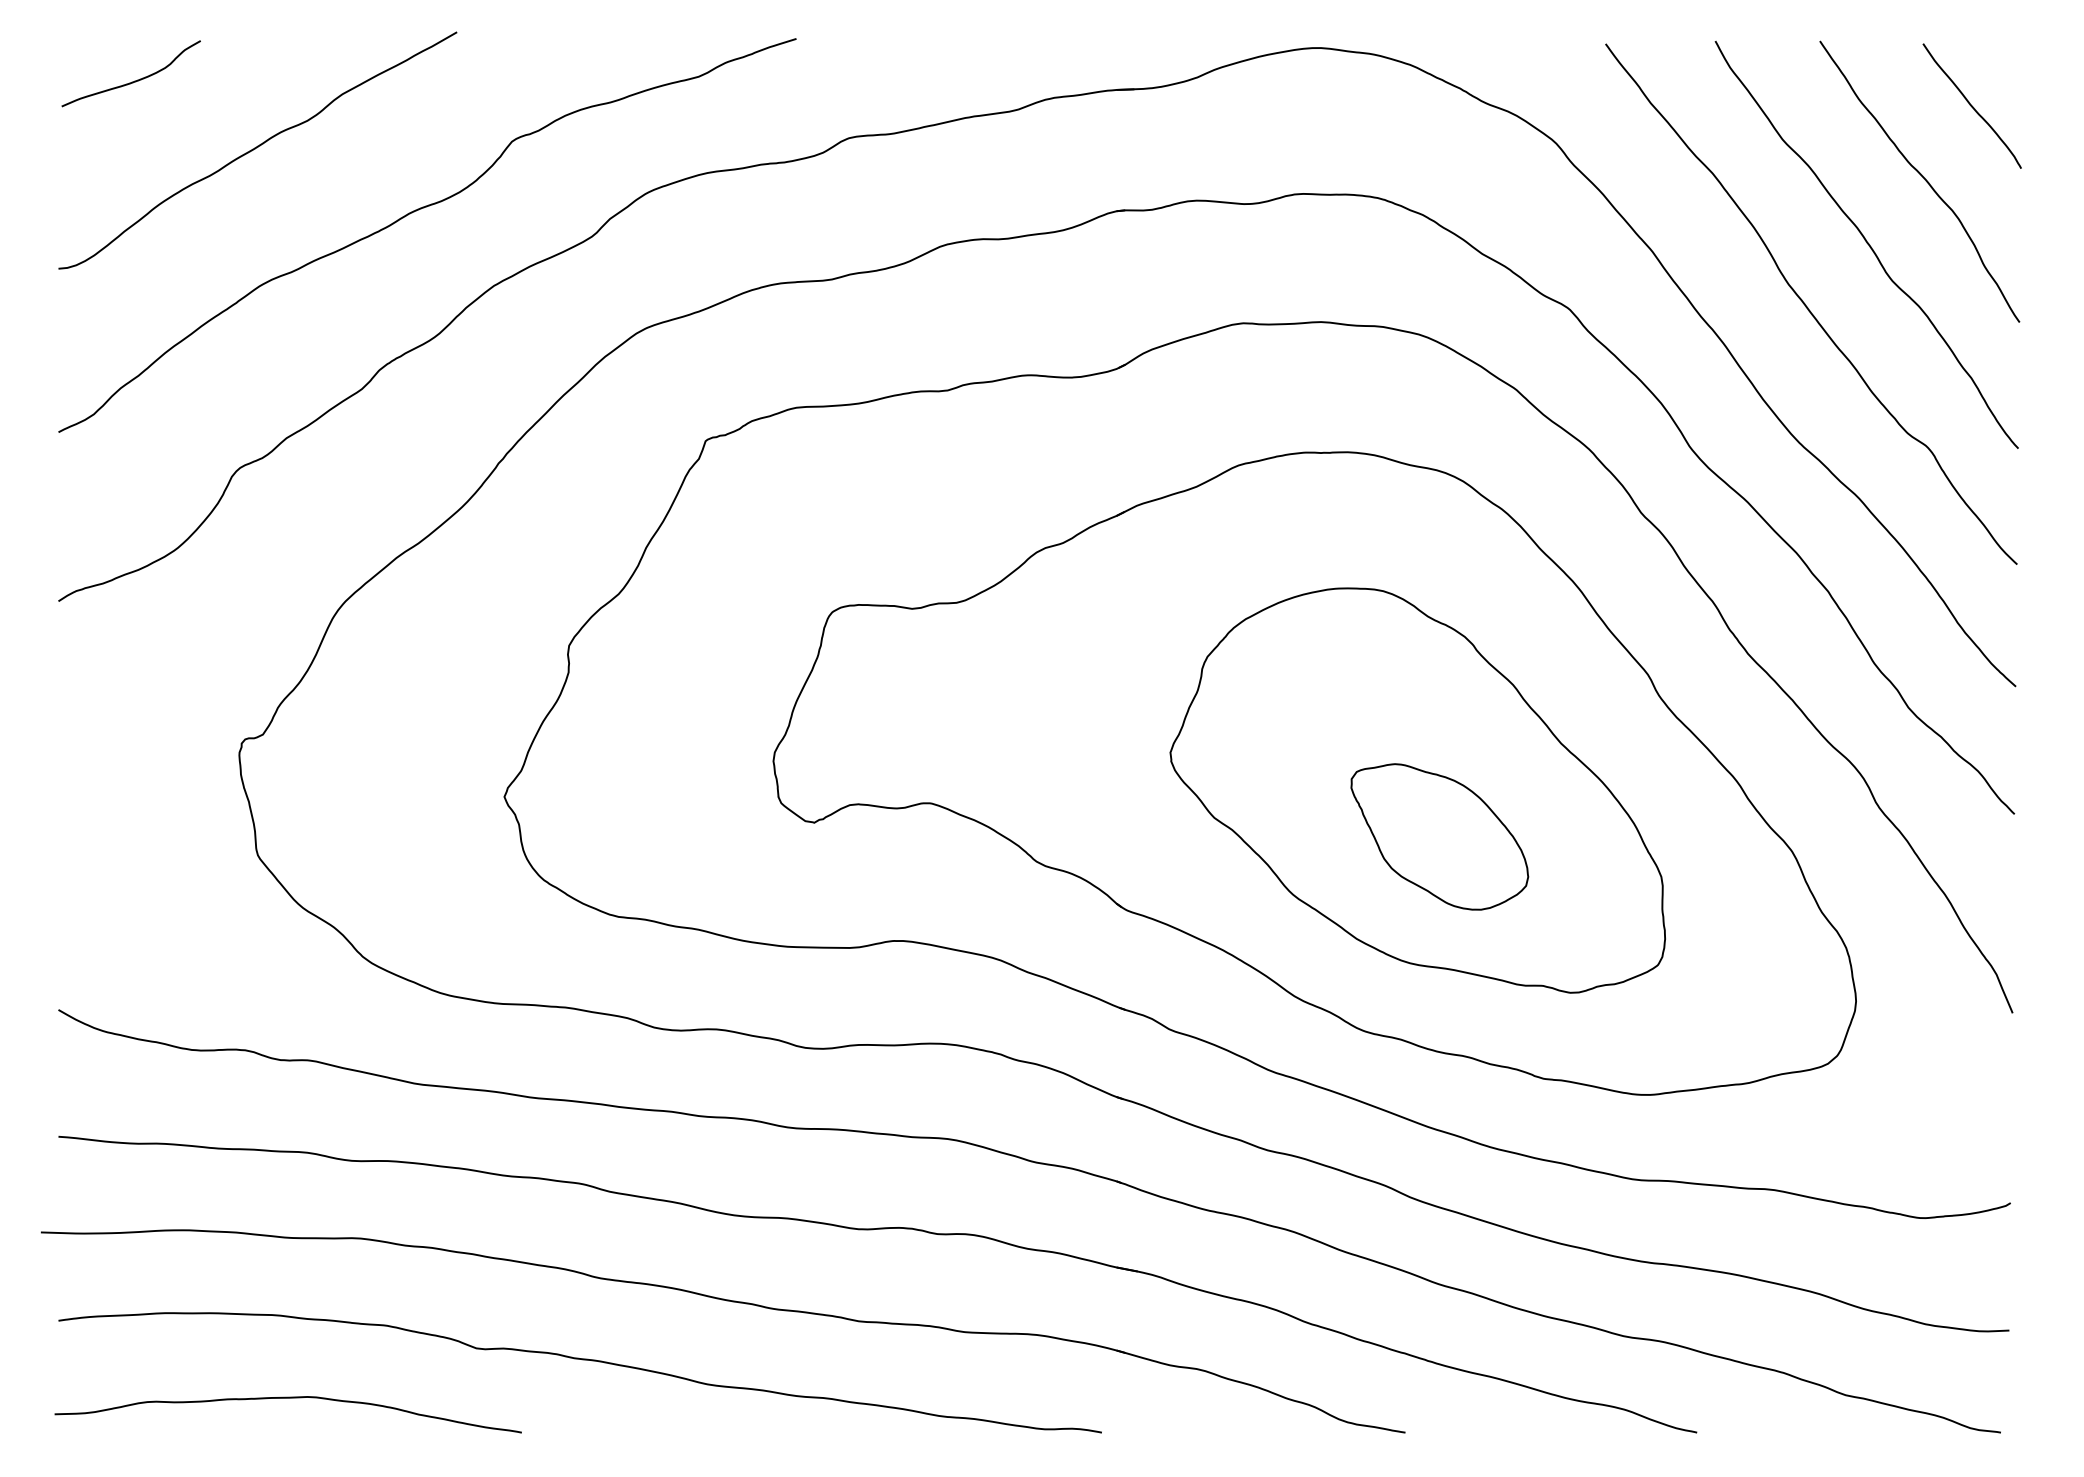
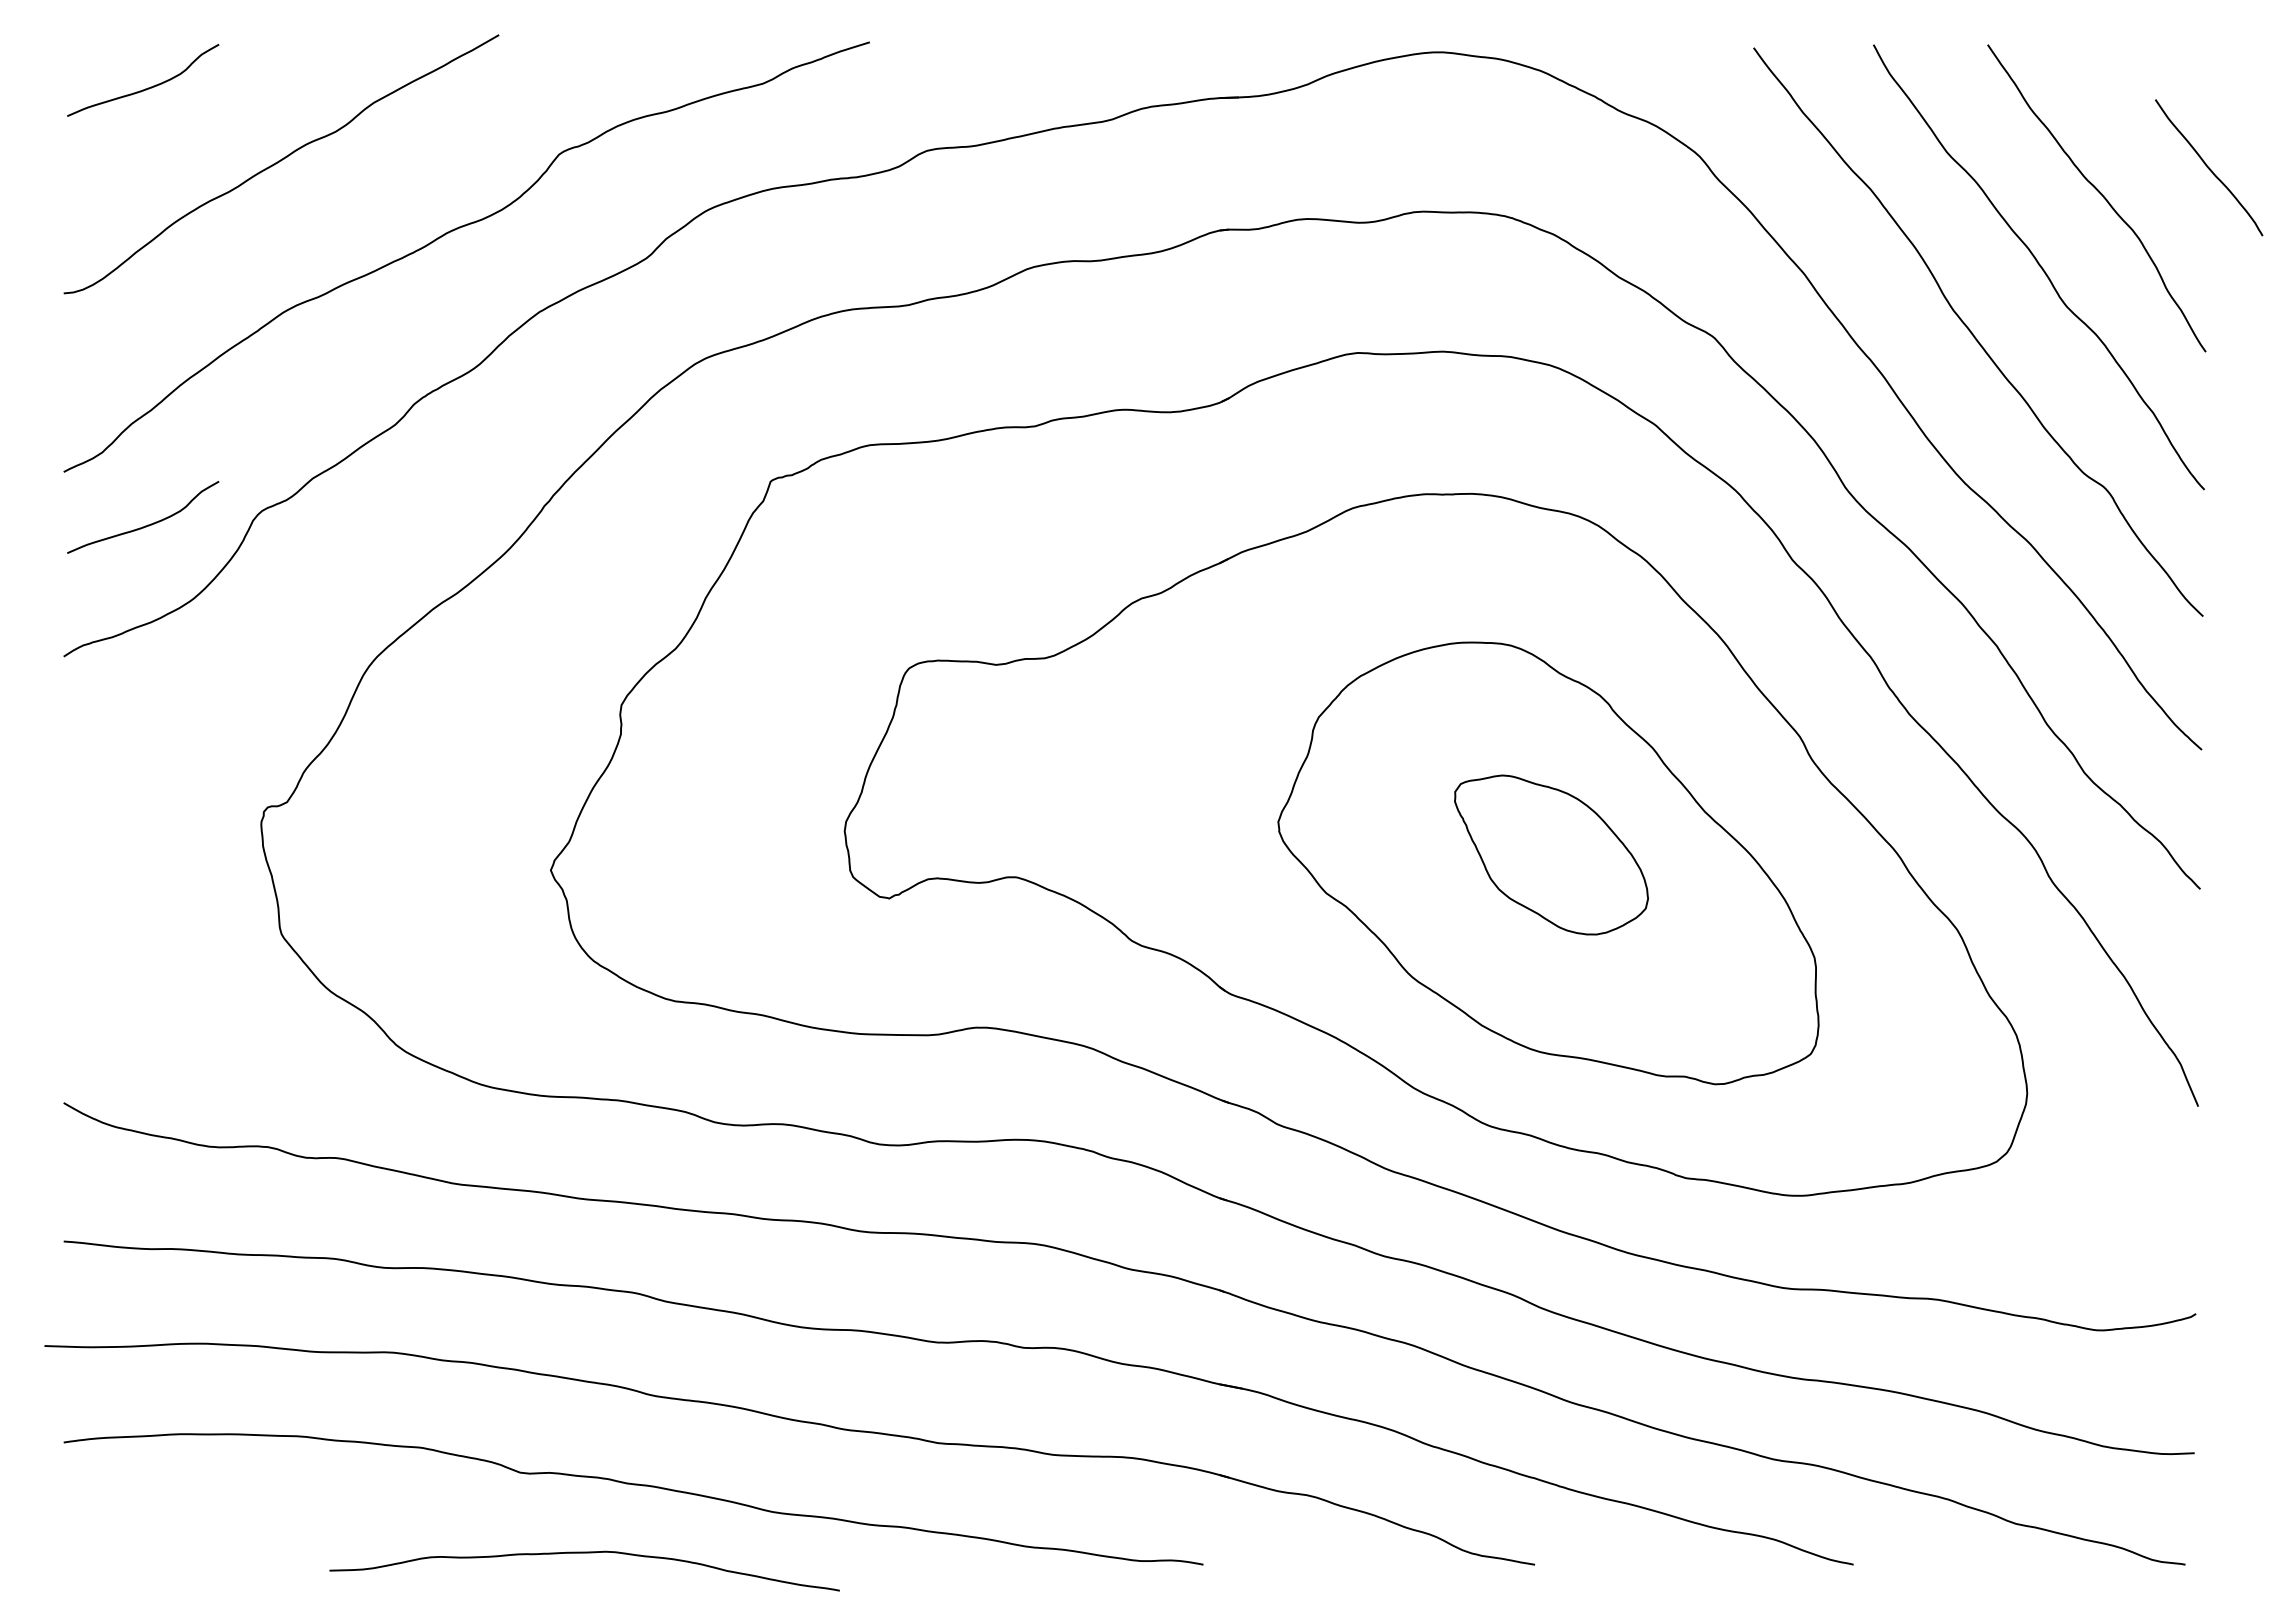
curve: (1972, 105) -> (2209, 167), moved
curve: (133, 481) -> (145, 525), added
part: (1439, 836) -> (1551, 854), moved
curve: (288, 1398) -> (584, 1553), moved

